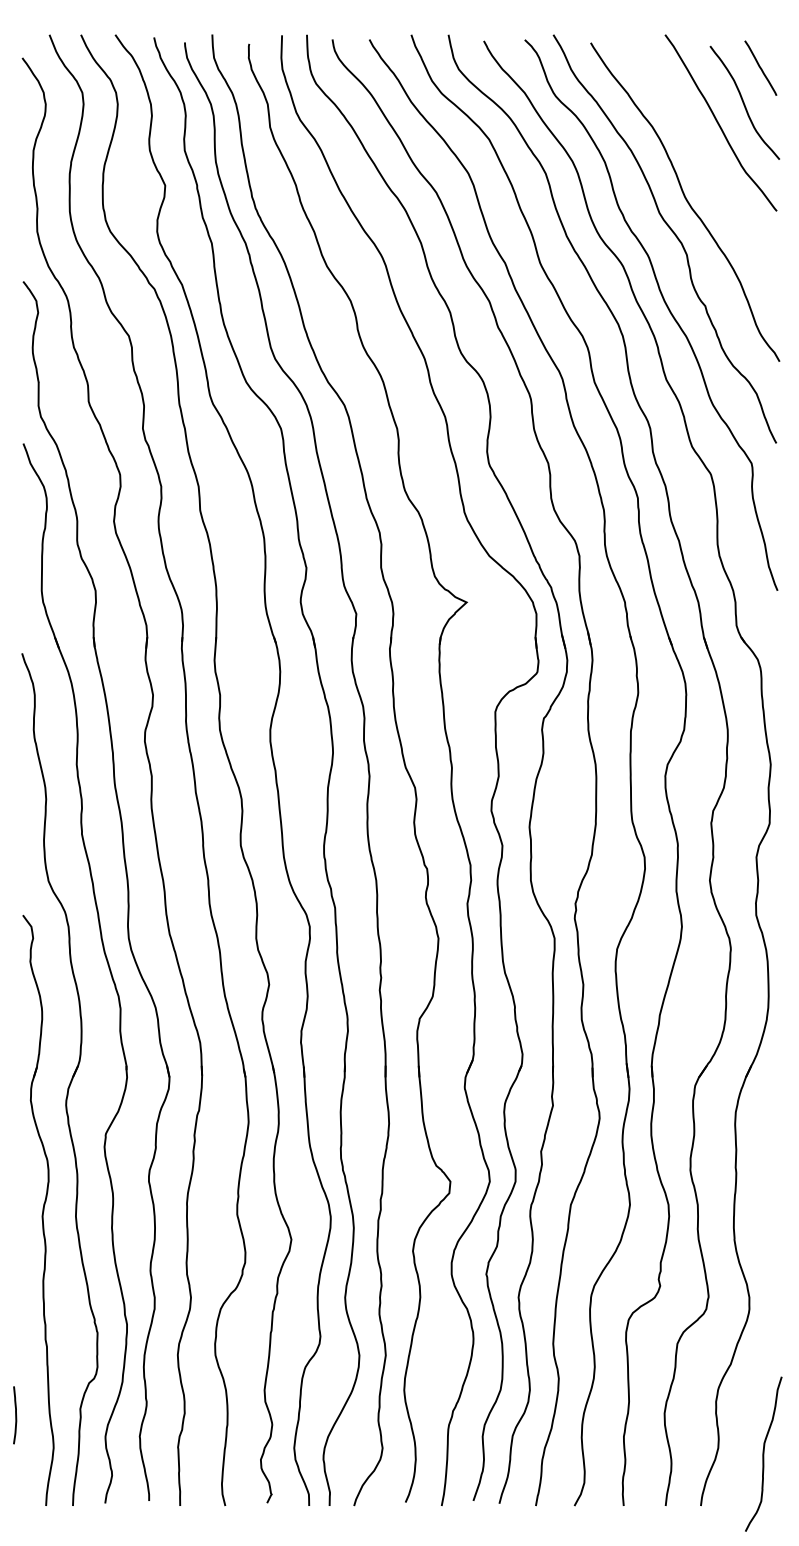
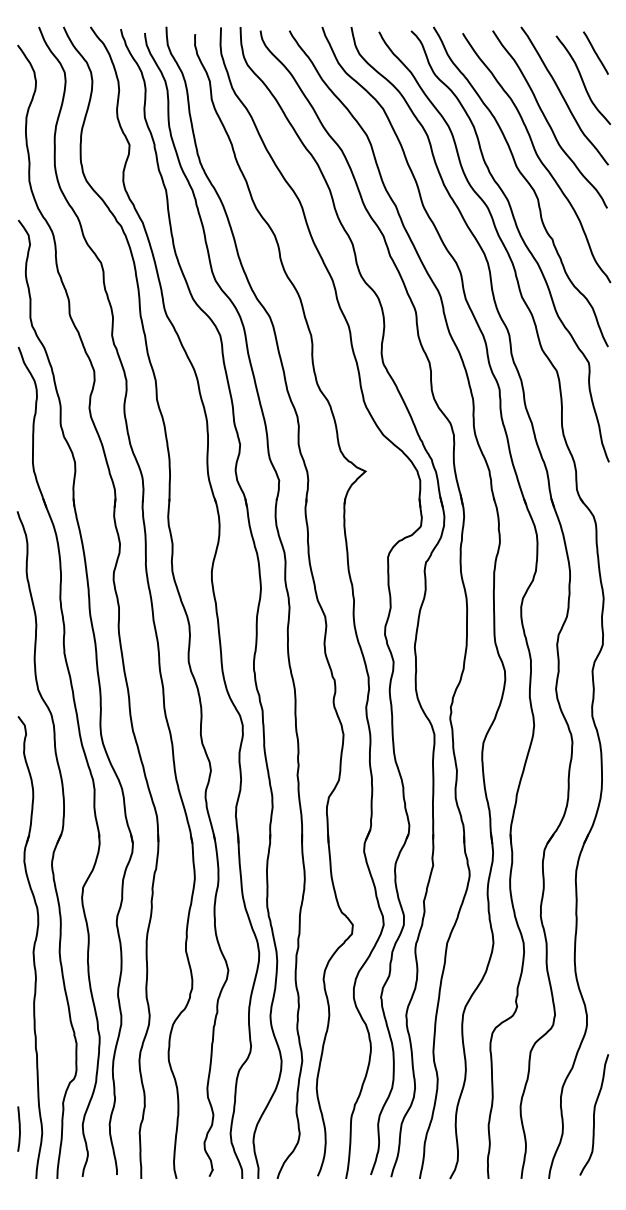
curve: (699, 154) -> (547, 120), added
curve: (15, 1415) -> (19, 1129), moved
curve: (763, 1453) -> (594, 1114), moved

